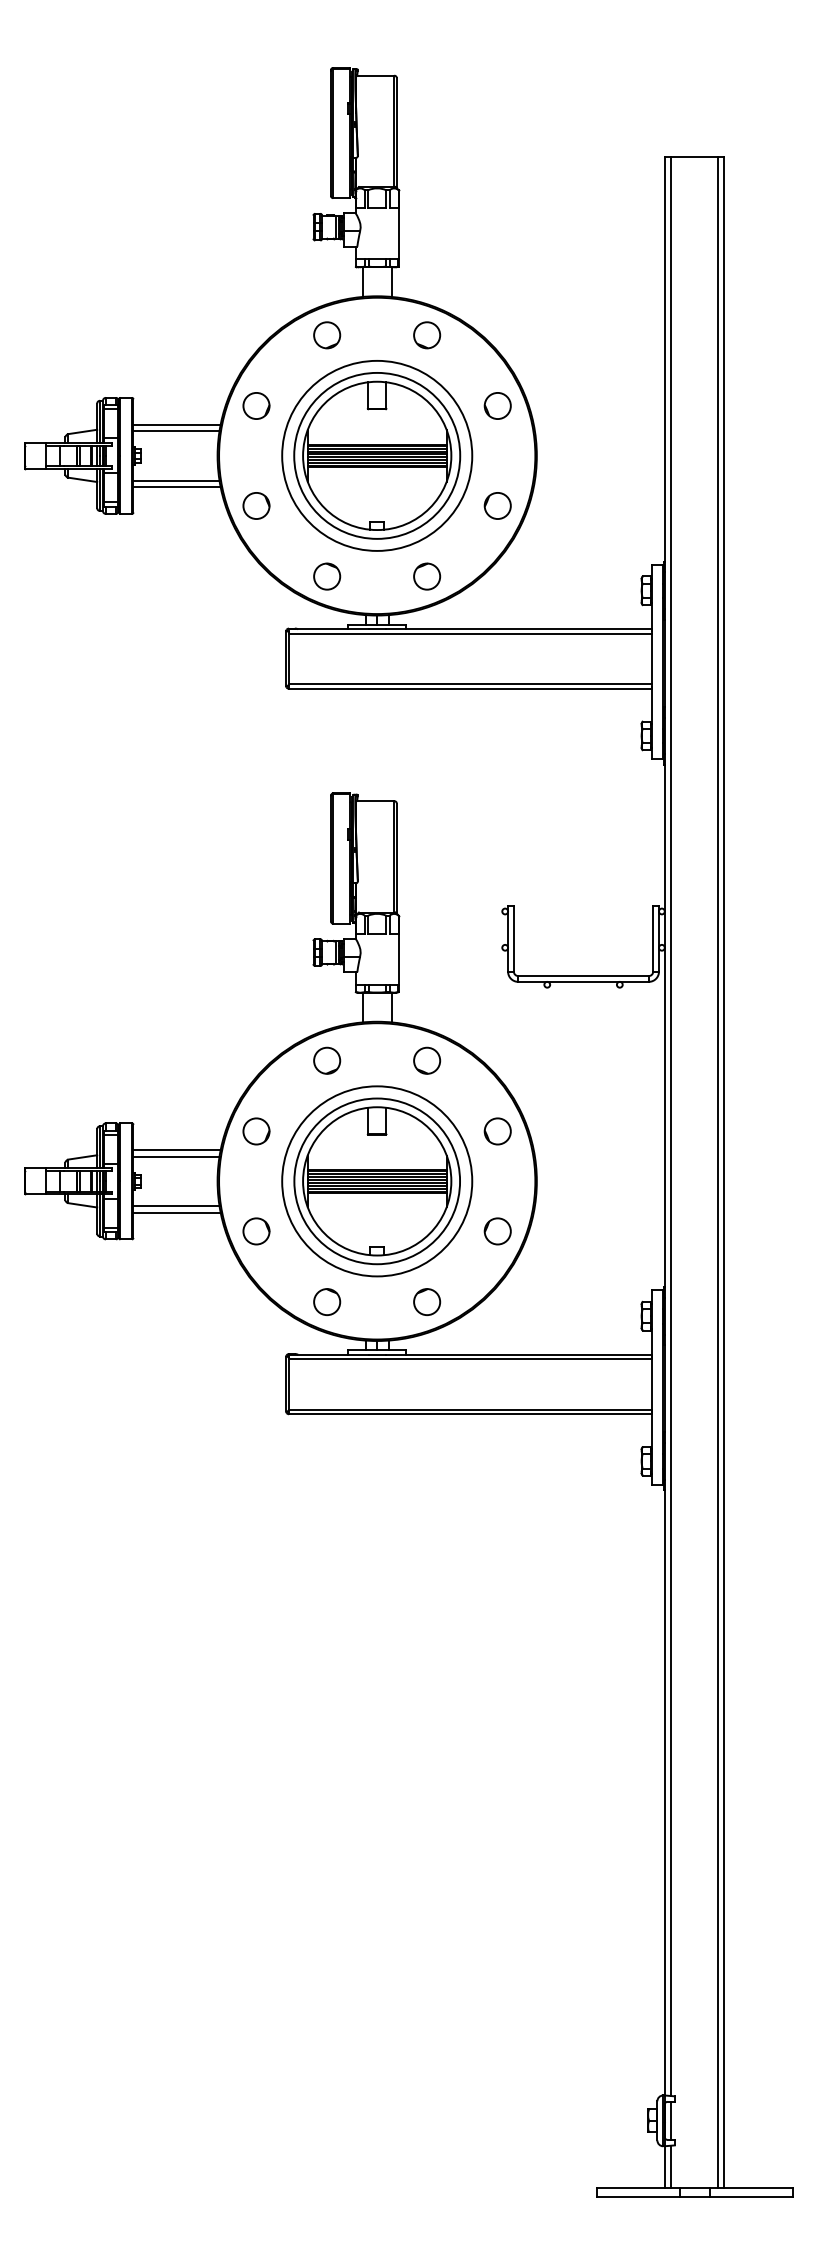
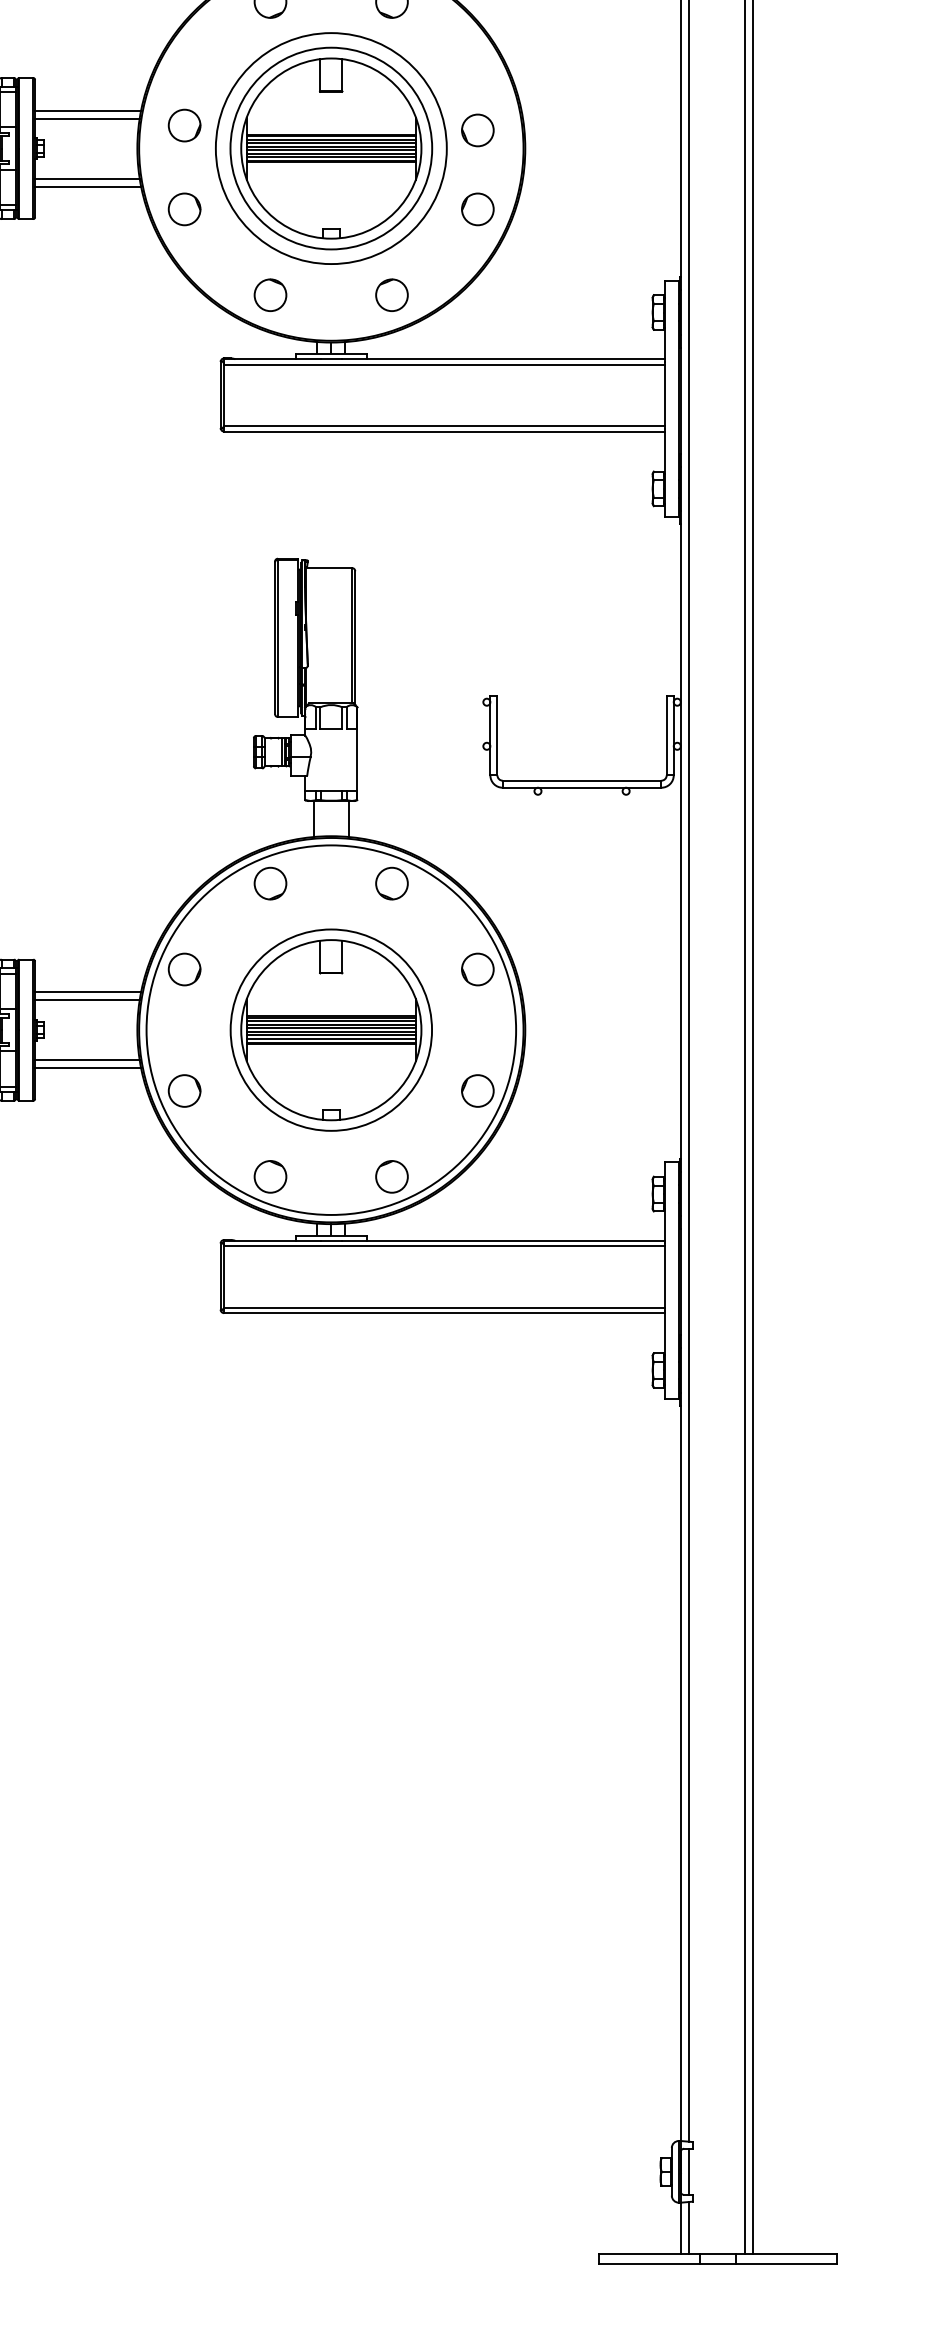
circle: (256, 405) -> (184, 125), moved
circle: (497, 405) -> (477, 129), moved
circle: (377, 1181) -> (331, 1030), size x1.6

